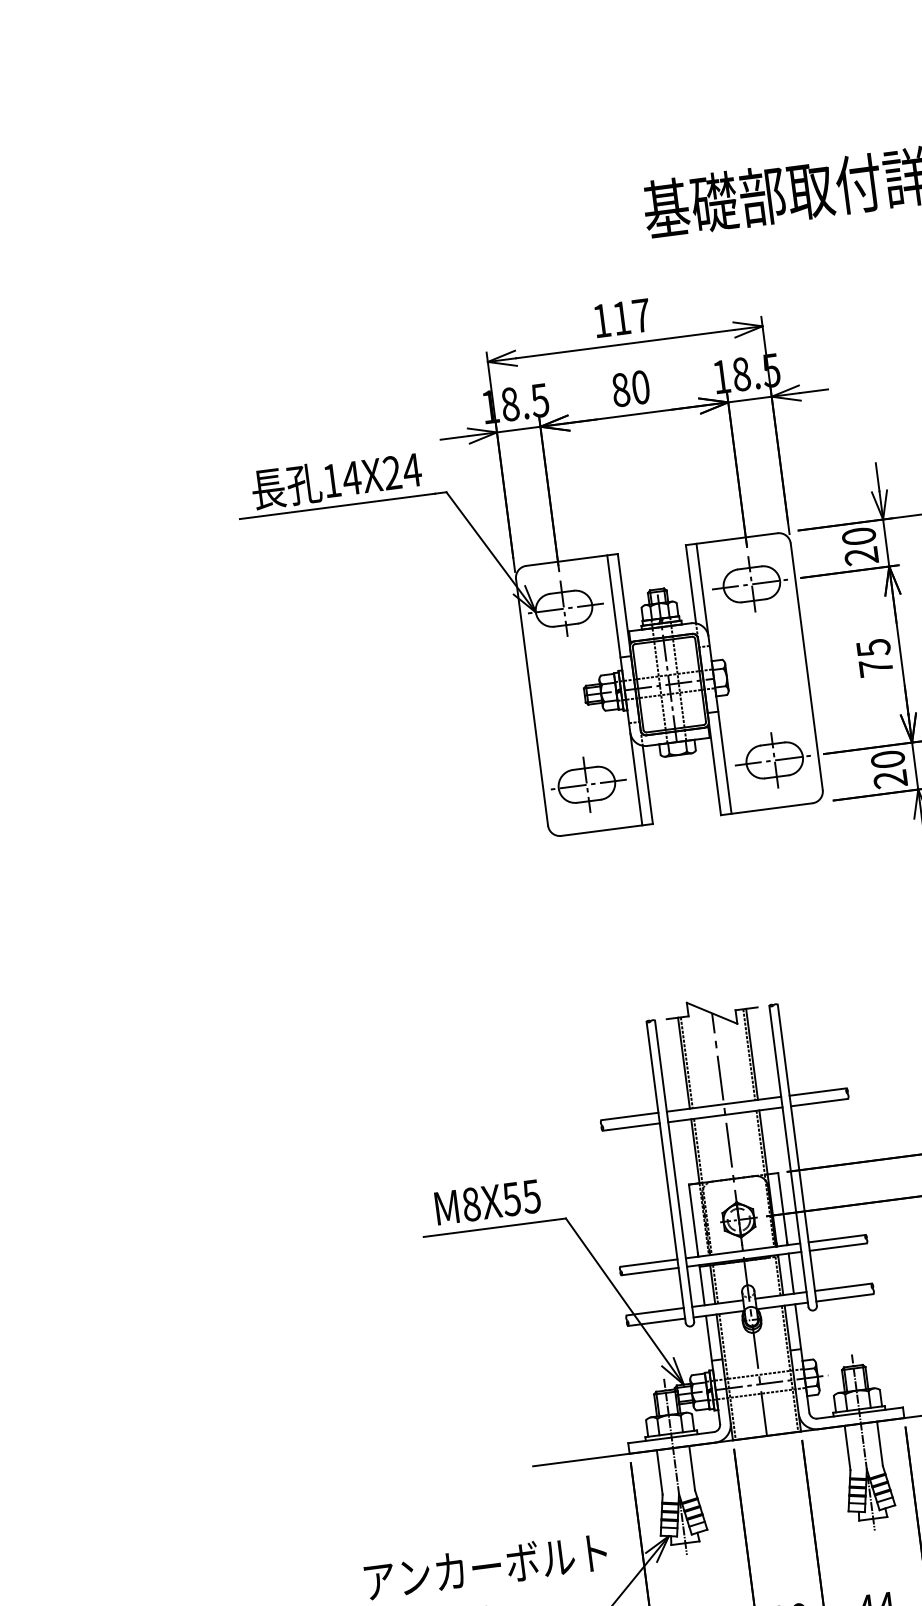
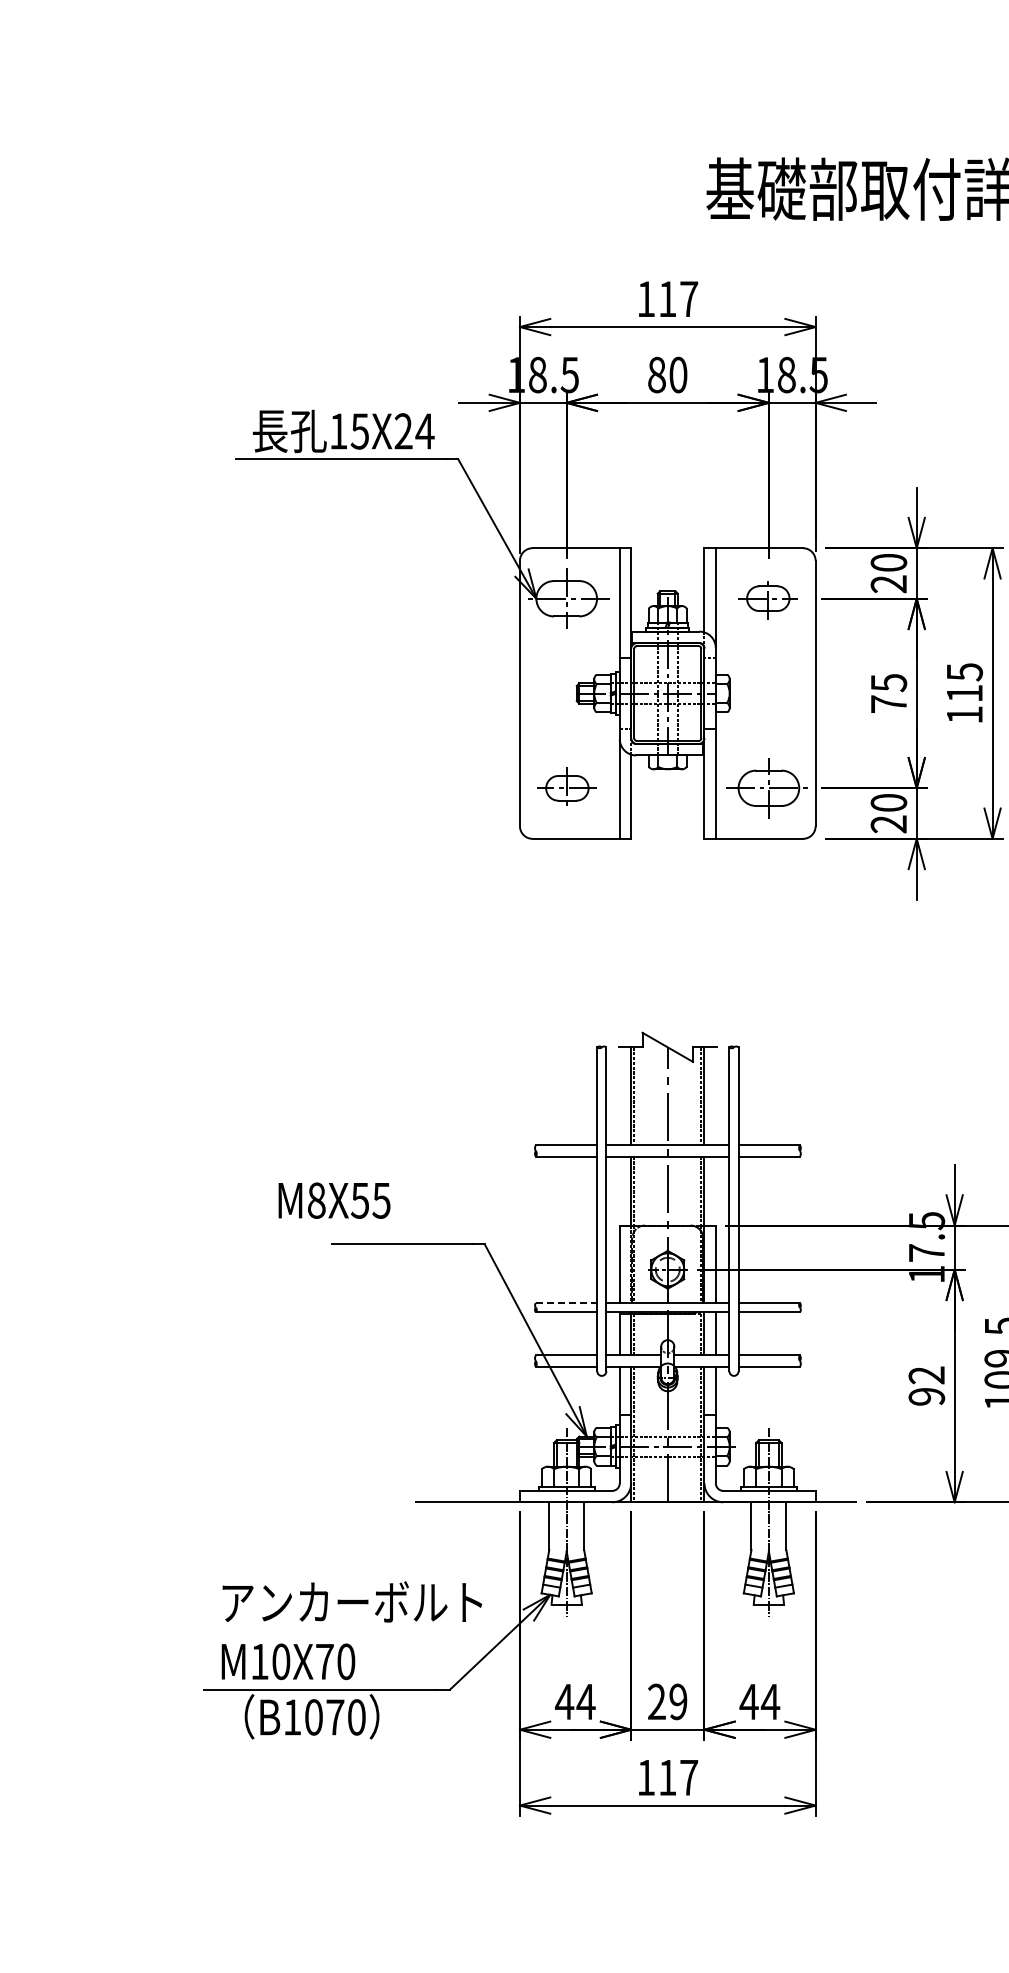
text: (351, 478) -> (359, 431), 14X24 -> 15X24
part: (749, 584) -> (766, 598), size x0.7
part: (588, 784) -> (568, 788), size x0.7
text: (487, 1202) -> (334, 1200), moved
line: (648, 1263) -> (566, 1303), solid -> dashed

